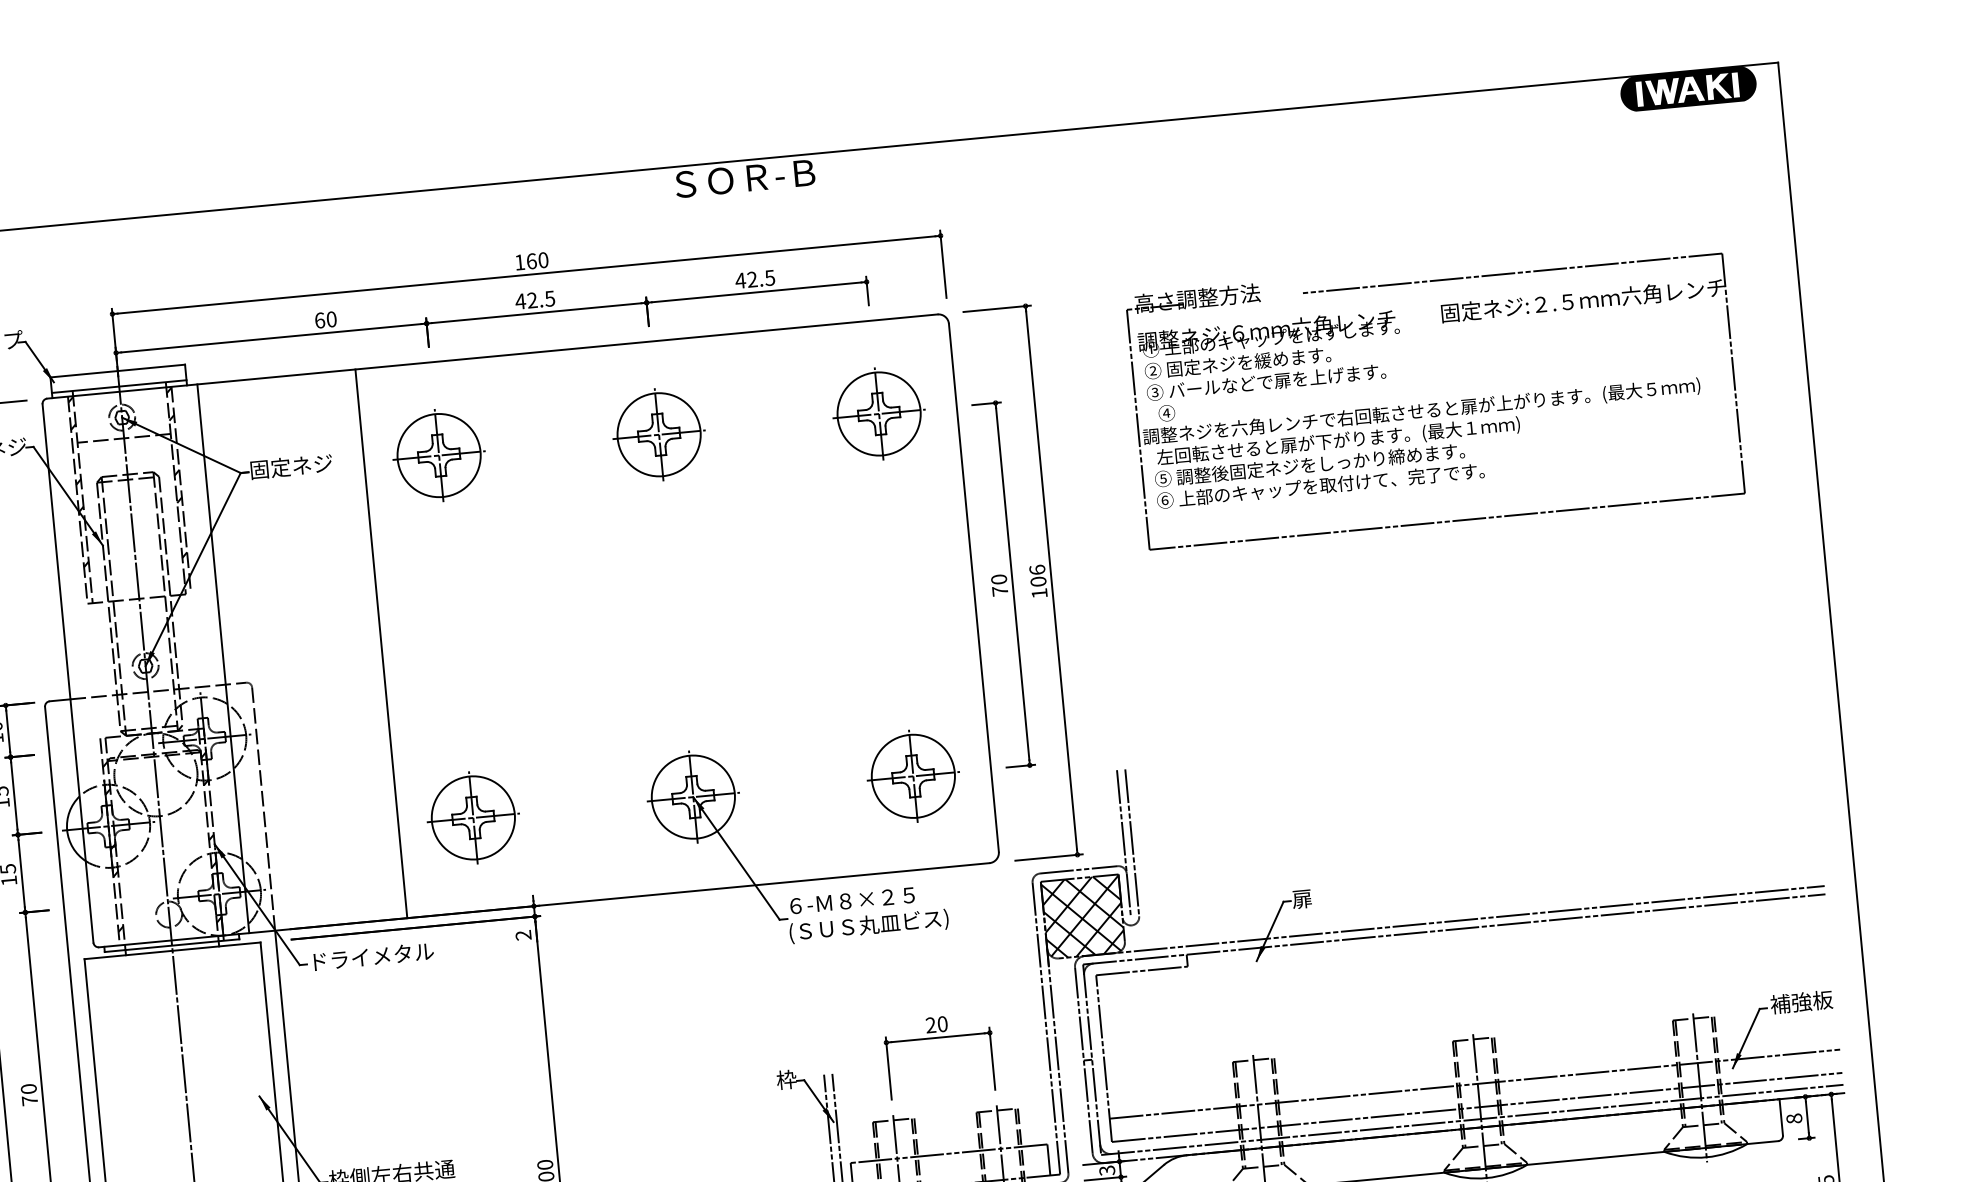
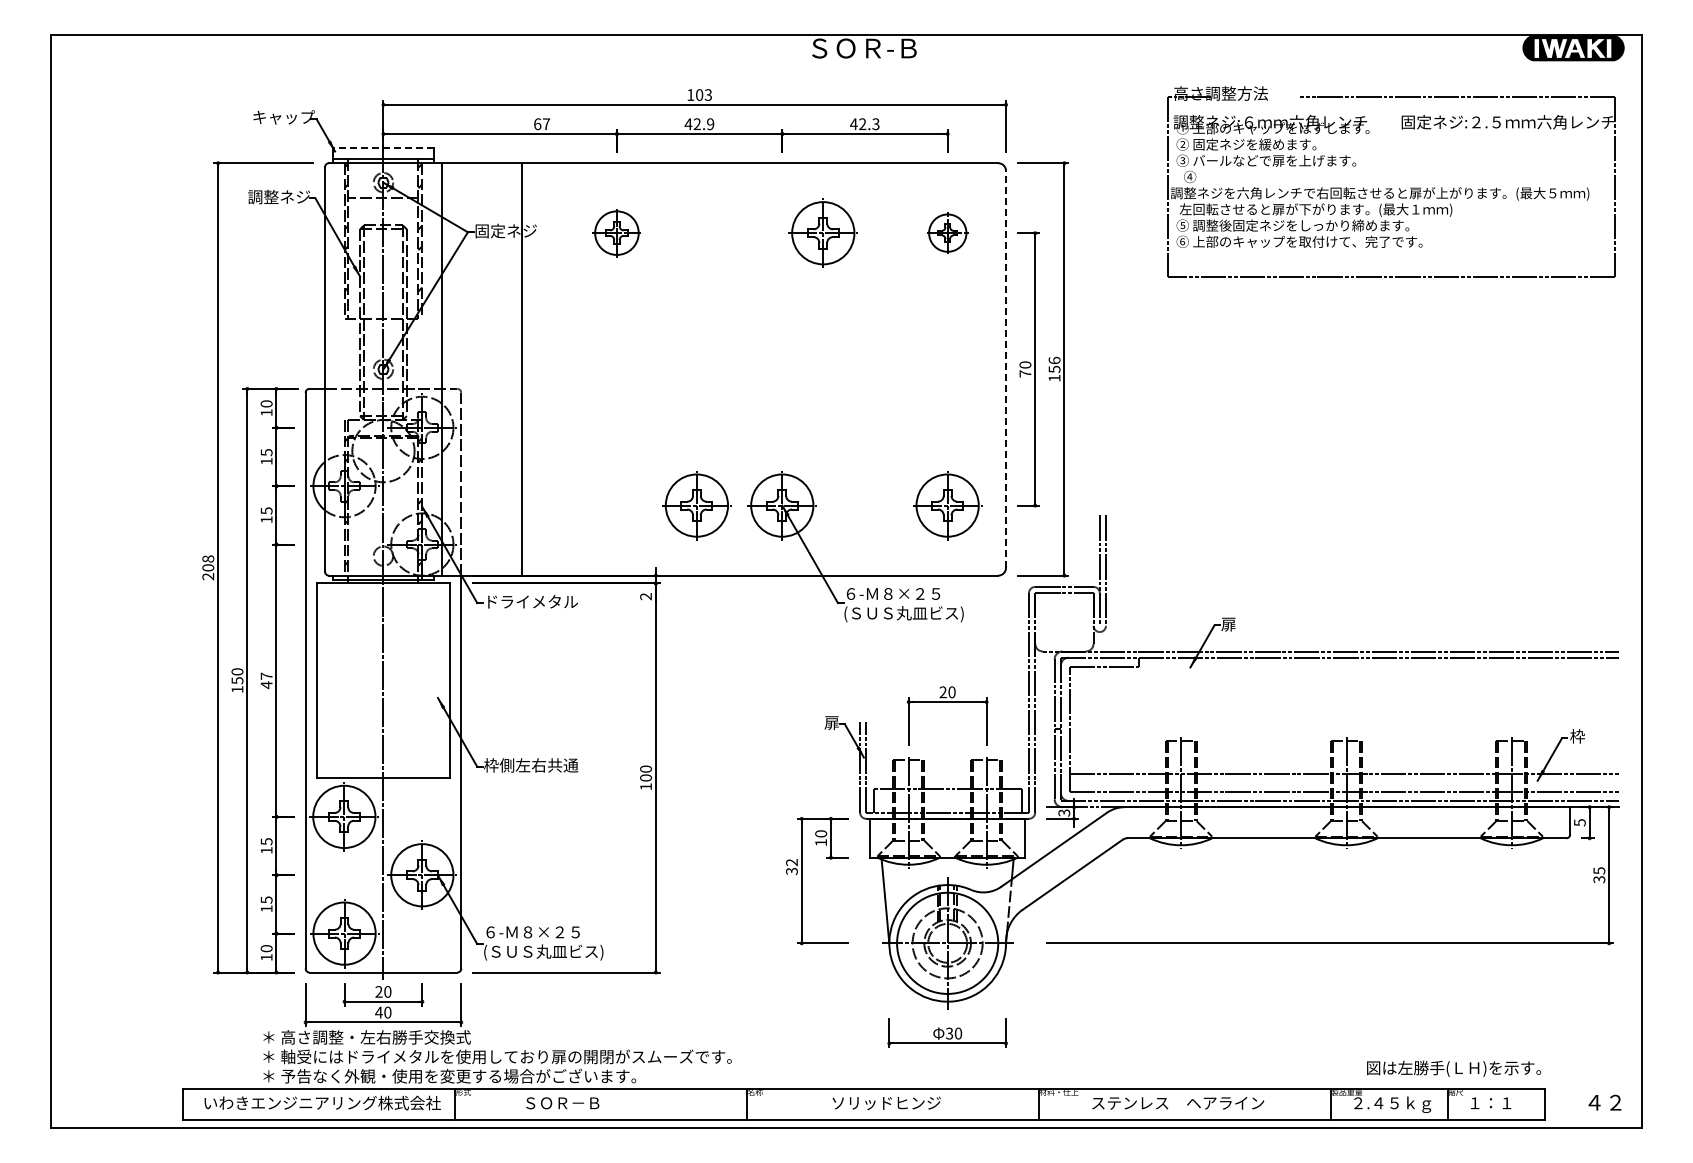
text: (538, 259) -> (704, 94), 160 -> 103
text: (769, 277) -> (875, 123), 42.5 -> 42.3
text: (549, 299) -> (710, 124), 42.5 -> 42.9
text: (331, 319) -> (546, 124), 60 -> 67
line: (117, 370) -> (383, 147), solid -> dashed
part: (1436, 403) -> (1391, 188), moved
part: (878, 413) -> (947, 232), size x0.6
part: (657, 433) -> (822, 232), moved
part: (438, 454) -> (616, 232), size x0.7
text: (1038, 581) -> (1054, 369), 106 -> 156
line: (974, 586) -> (1006, 368), solid -> dashed
line: (381, 643) -> (521, 369), moved
part: (472, 817) -> (696, 505), moved
hatch: (1083, 917) -> (1064, 622), removed
text: (1801, 1002) -> (1593, 736), 補強板 -> 枠
text: (786, 1079) -> (831, 722), 枠 -> 扉
text: (29, 1094) -> (266, 680), 70 -> 47
text: (1793, 1118) -> (1579, 822), 8 -> 5

